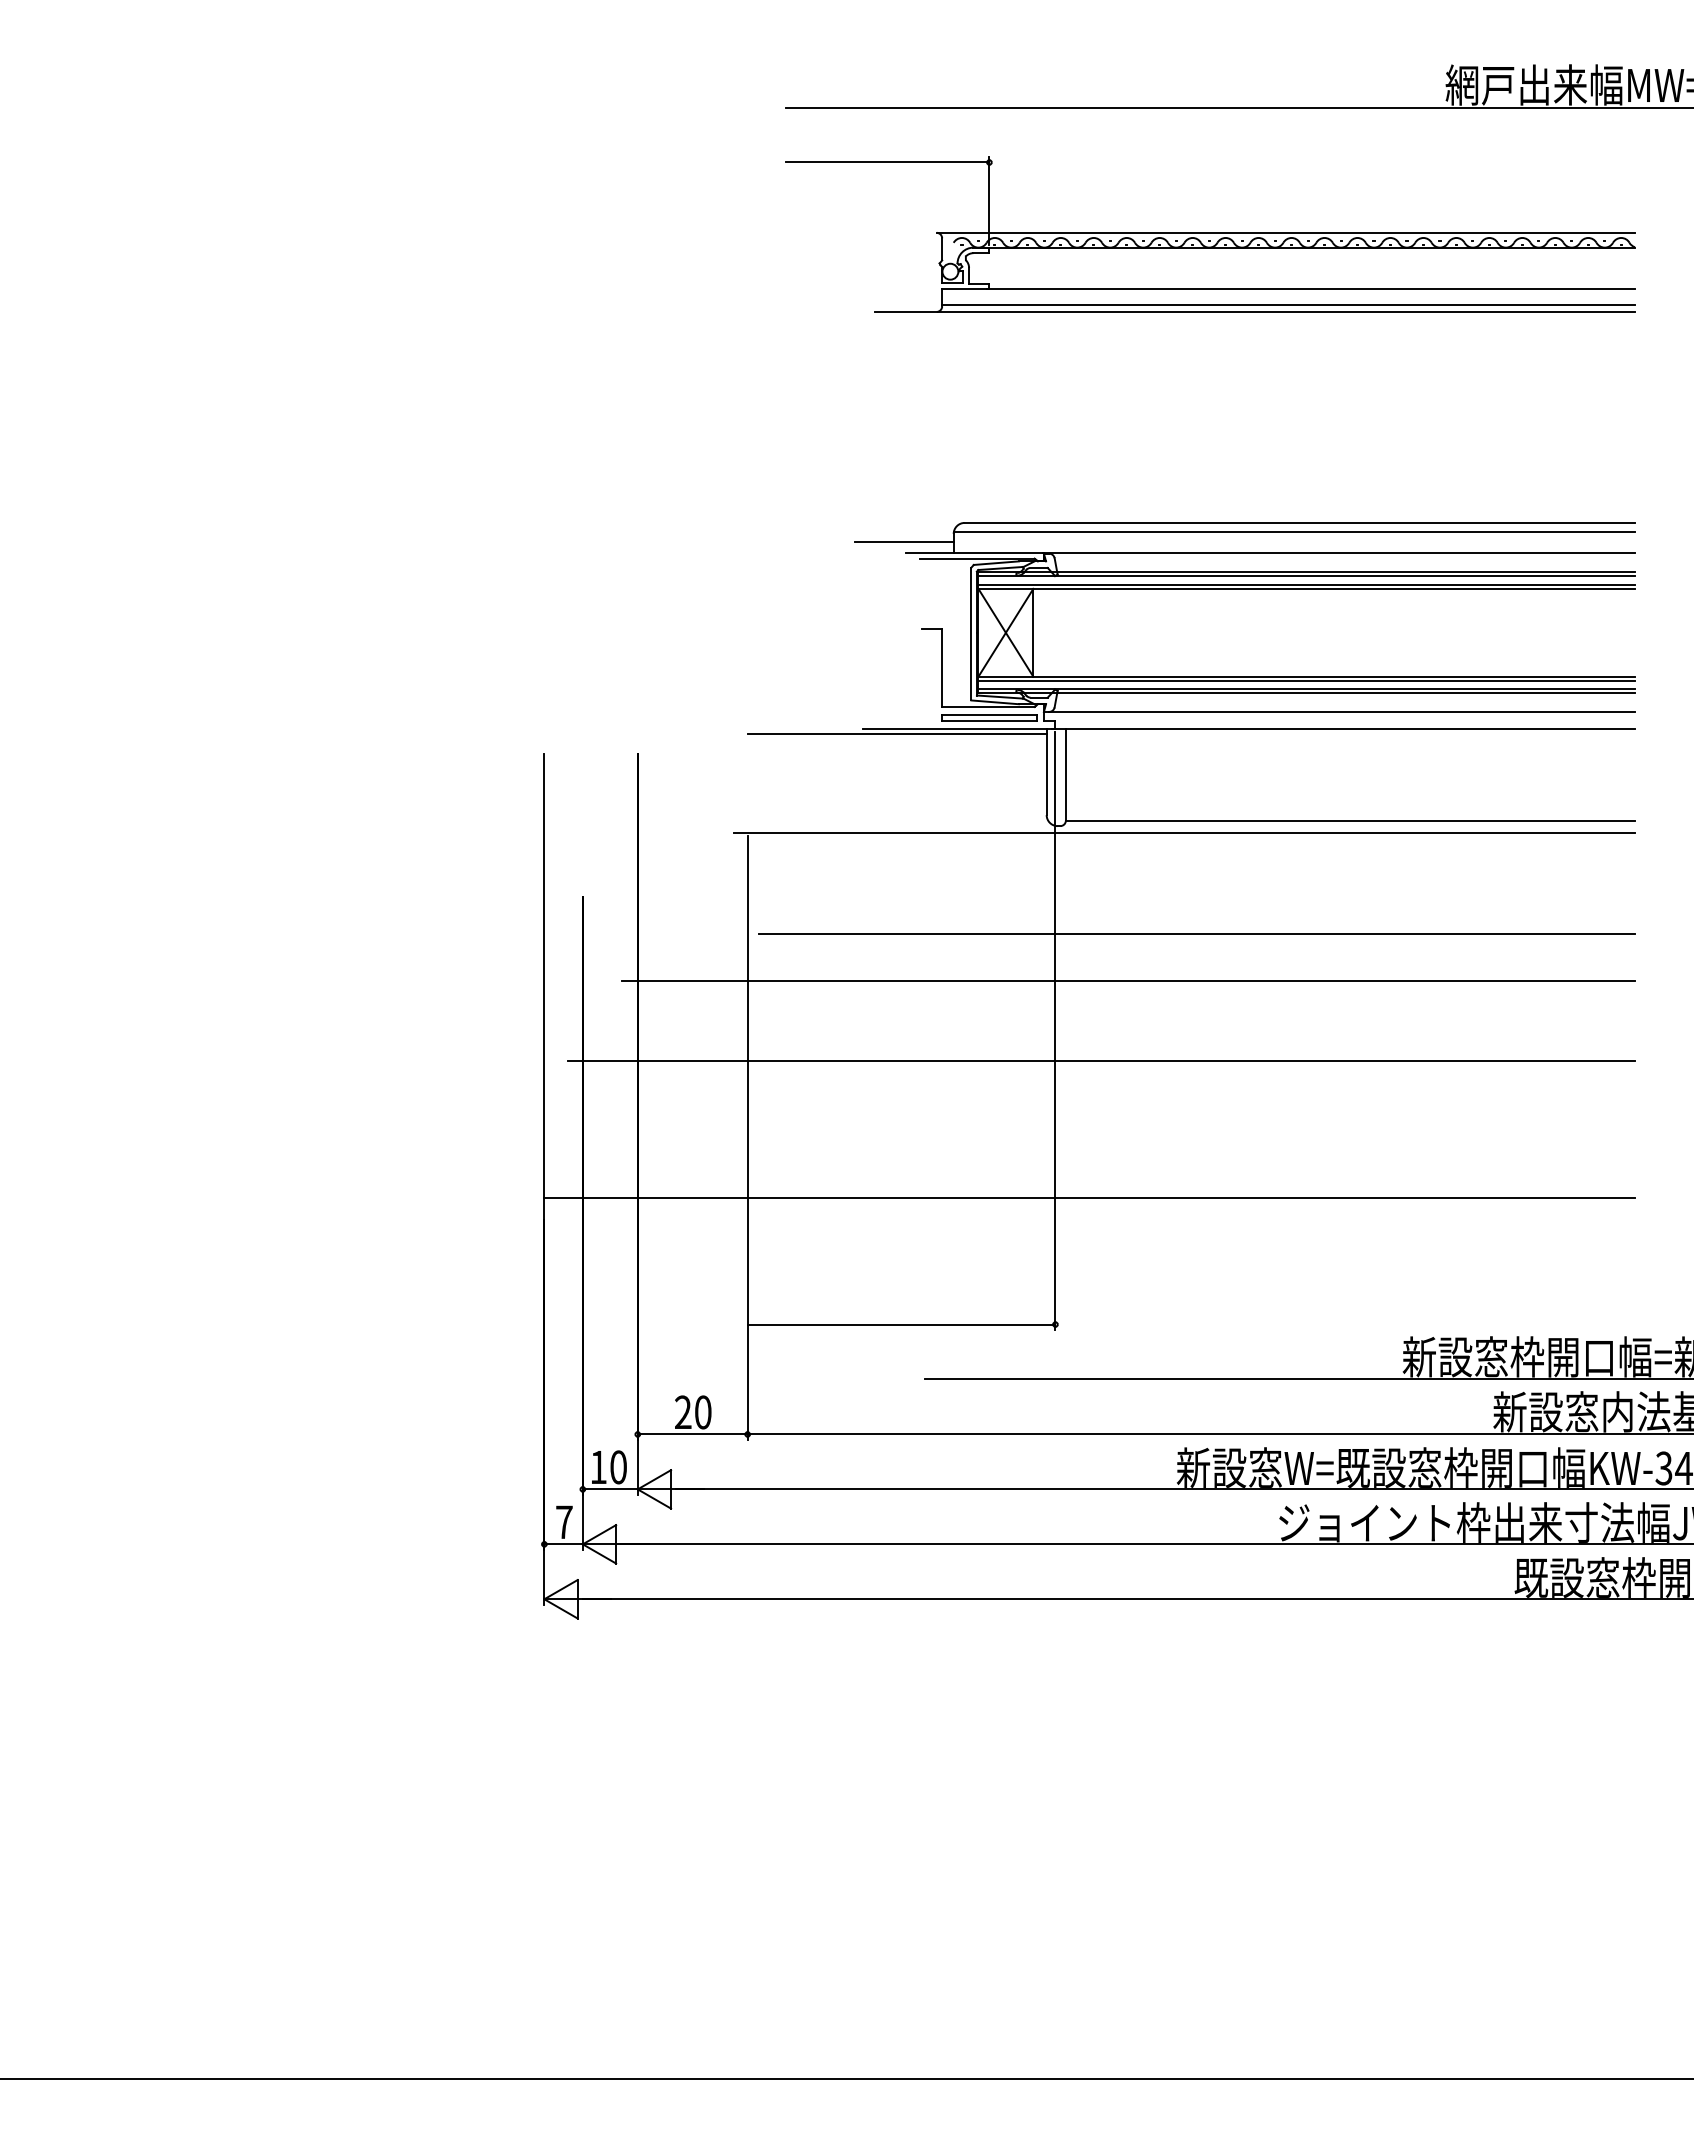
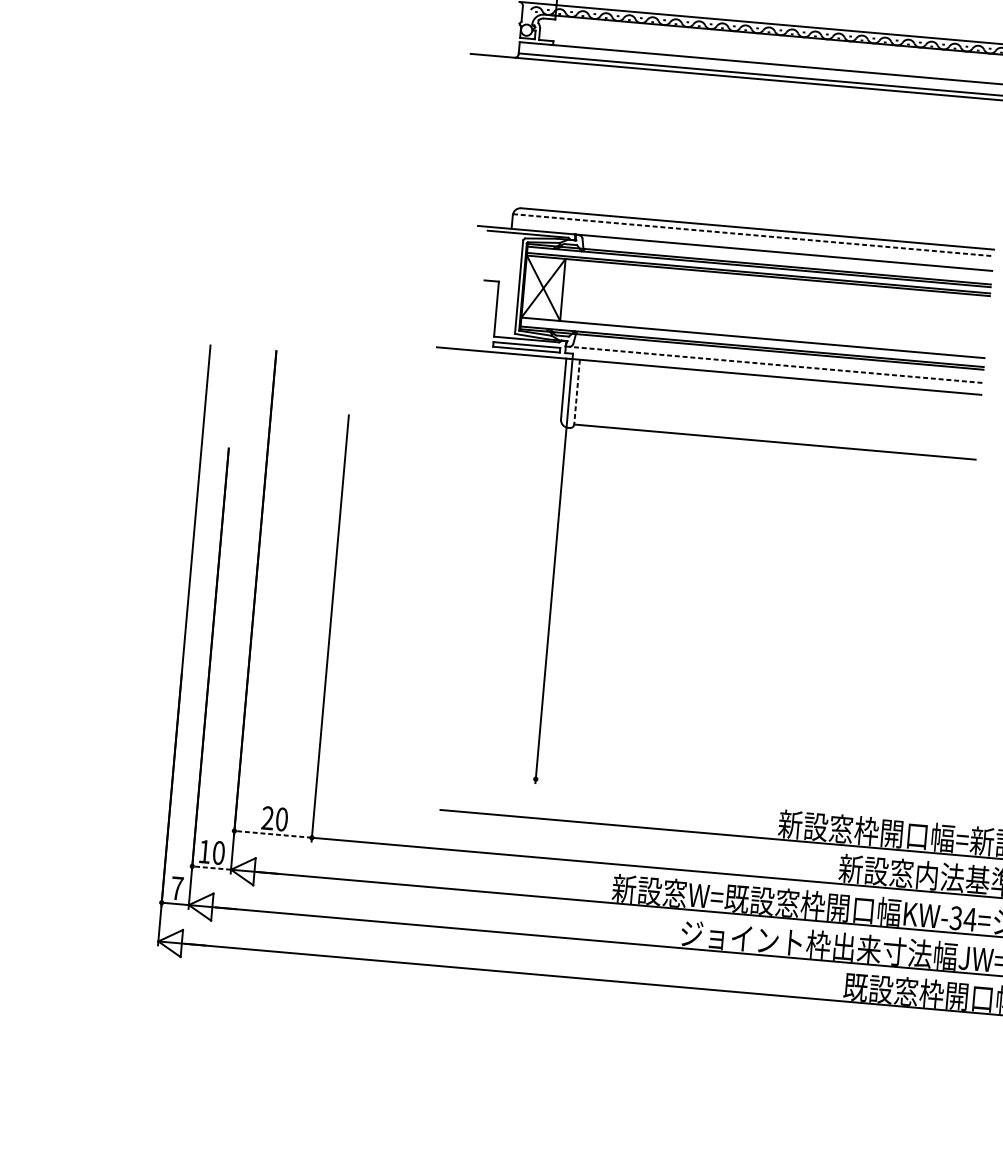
line: (1294, 532) -> (753, 235), solid -> dashed
line: (903, 542) -> (476, 218), removed
line: (1306, 680) -> (752, 340), removed
line: (1342, 711) -> (776, 364), solid -> dashed
line: (896, 734) -> (460, 353), removed
line: (1065, 774) -> (576, 391), solid -> dashed
line: (1184, 832) -> (657, 440), removed
line: (1196, 934) -> (659, 512), removed
line: (1128, 980) -> (608, 541), removed
line: (1101, 1060) -> (584, 595), removed
line: (1089, 1198) -> (567, 692), removed
line: (901, 1324) -> (427, 769), removed
line: (692, 1434) -> (273, 834), solid -> dashed
line: (609, 1489) -> (211, 868), solid -> dashed

